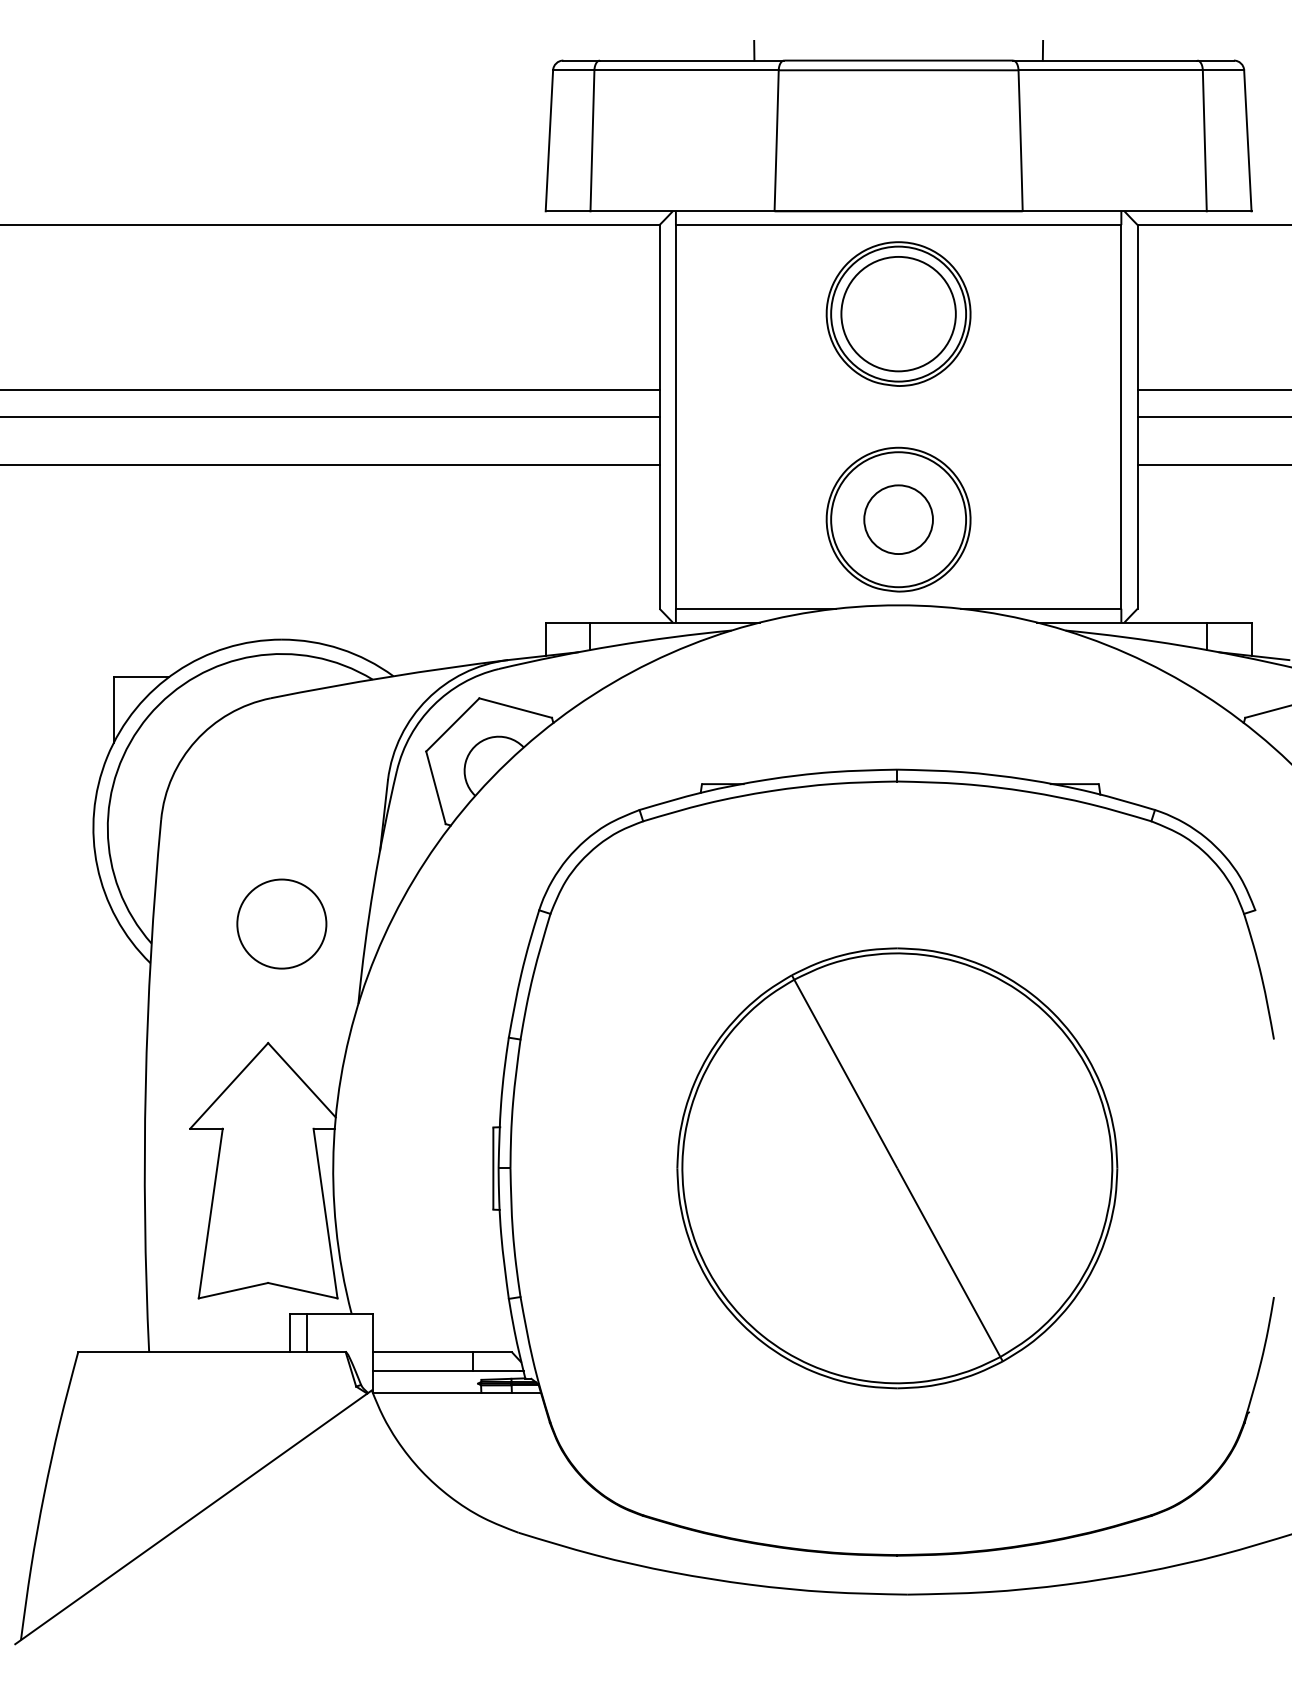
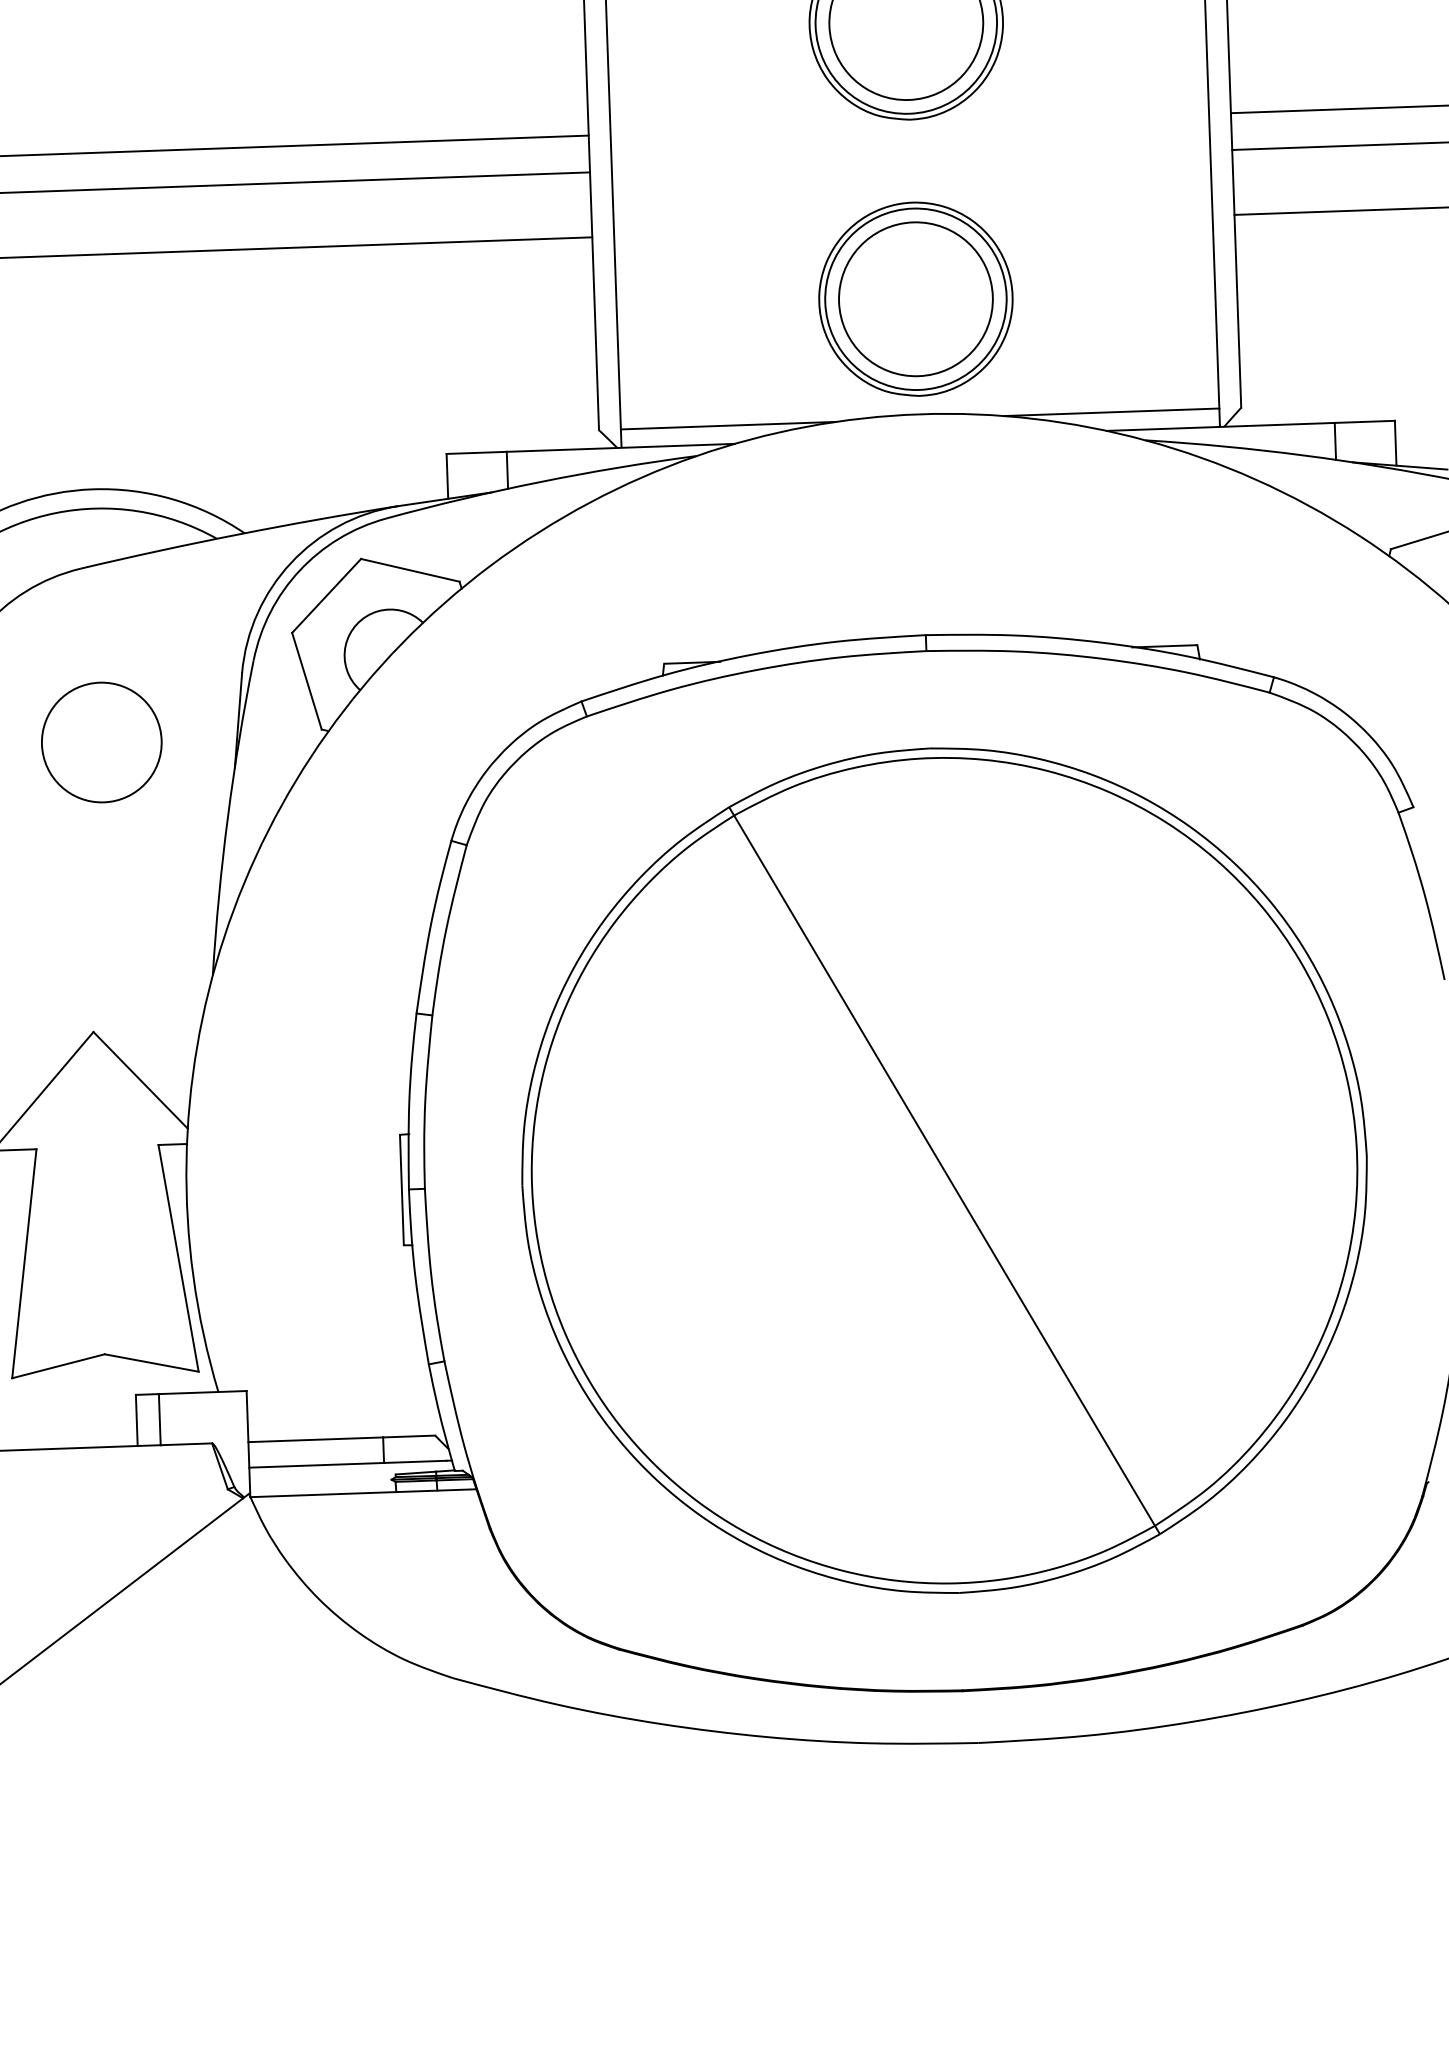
circle: (898, 519) -> (915, 299), size x1.67
circle: (281, 923) -> (101, 741), moved
part: (897, 1168) -> (944, 1170), size x1.43

